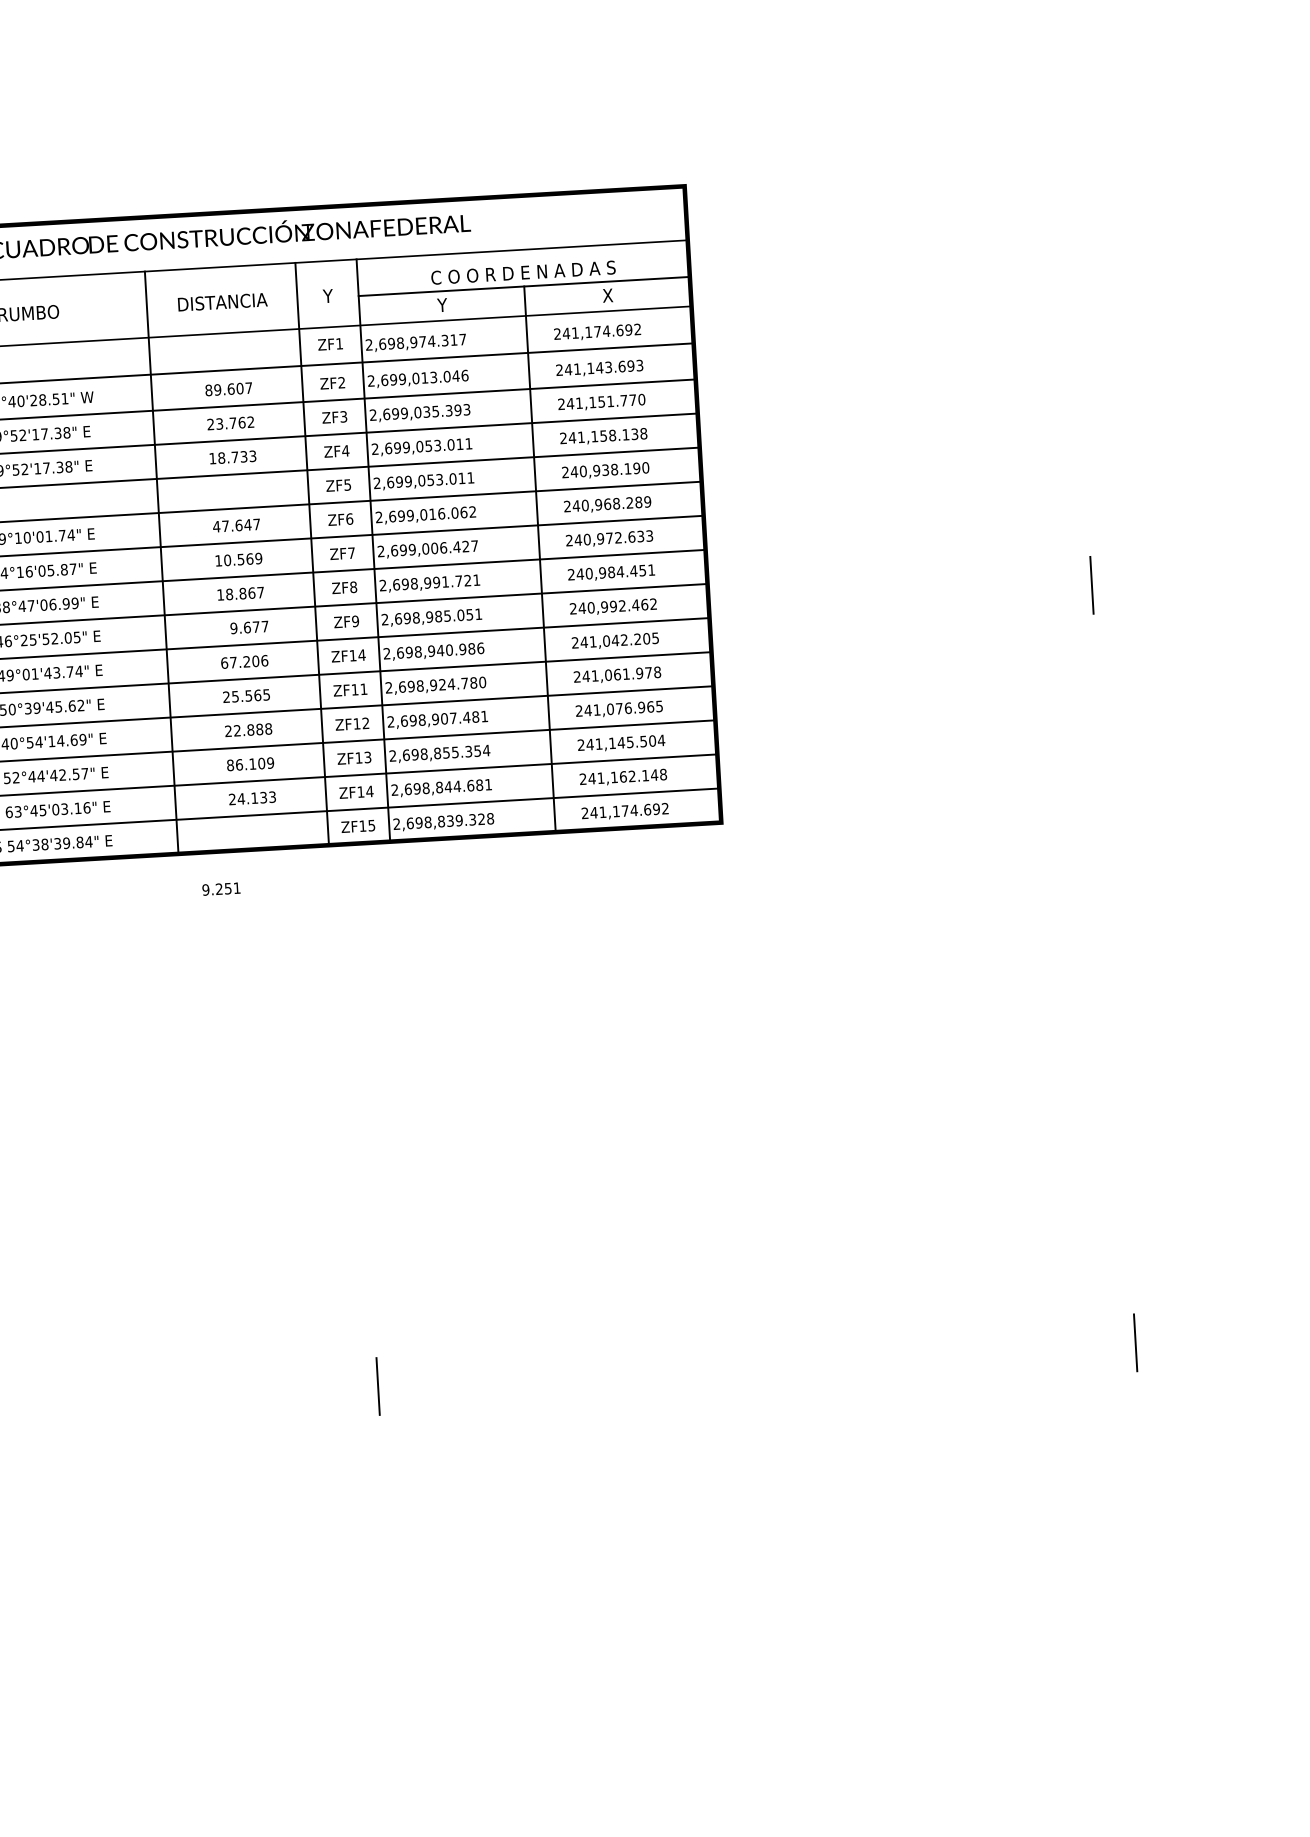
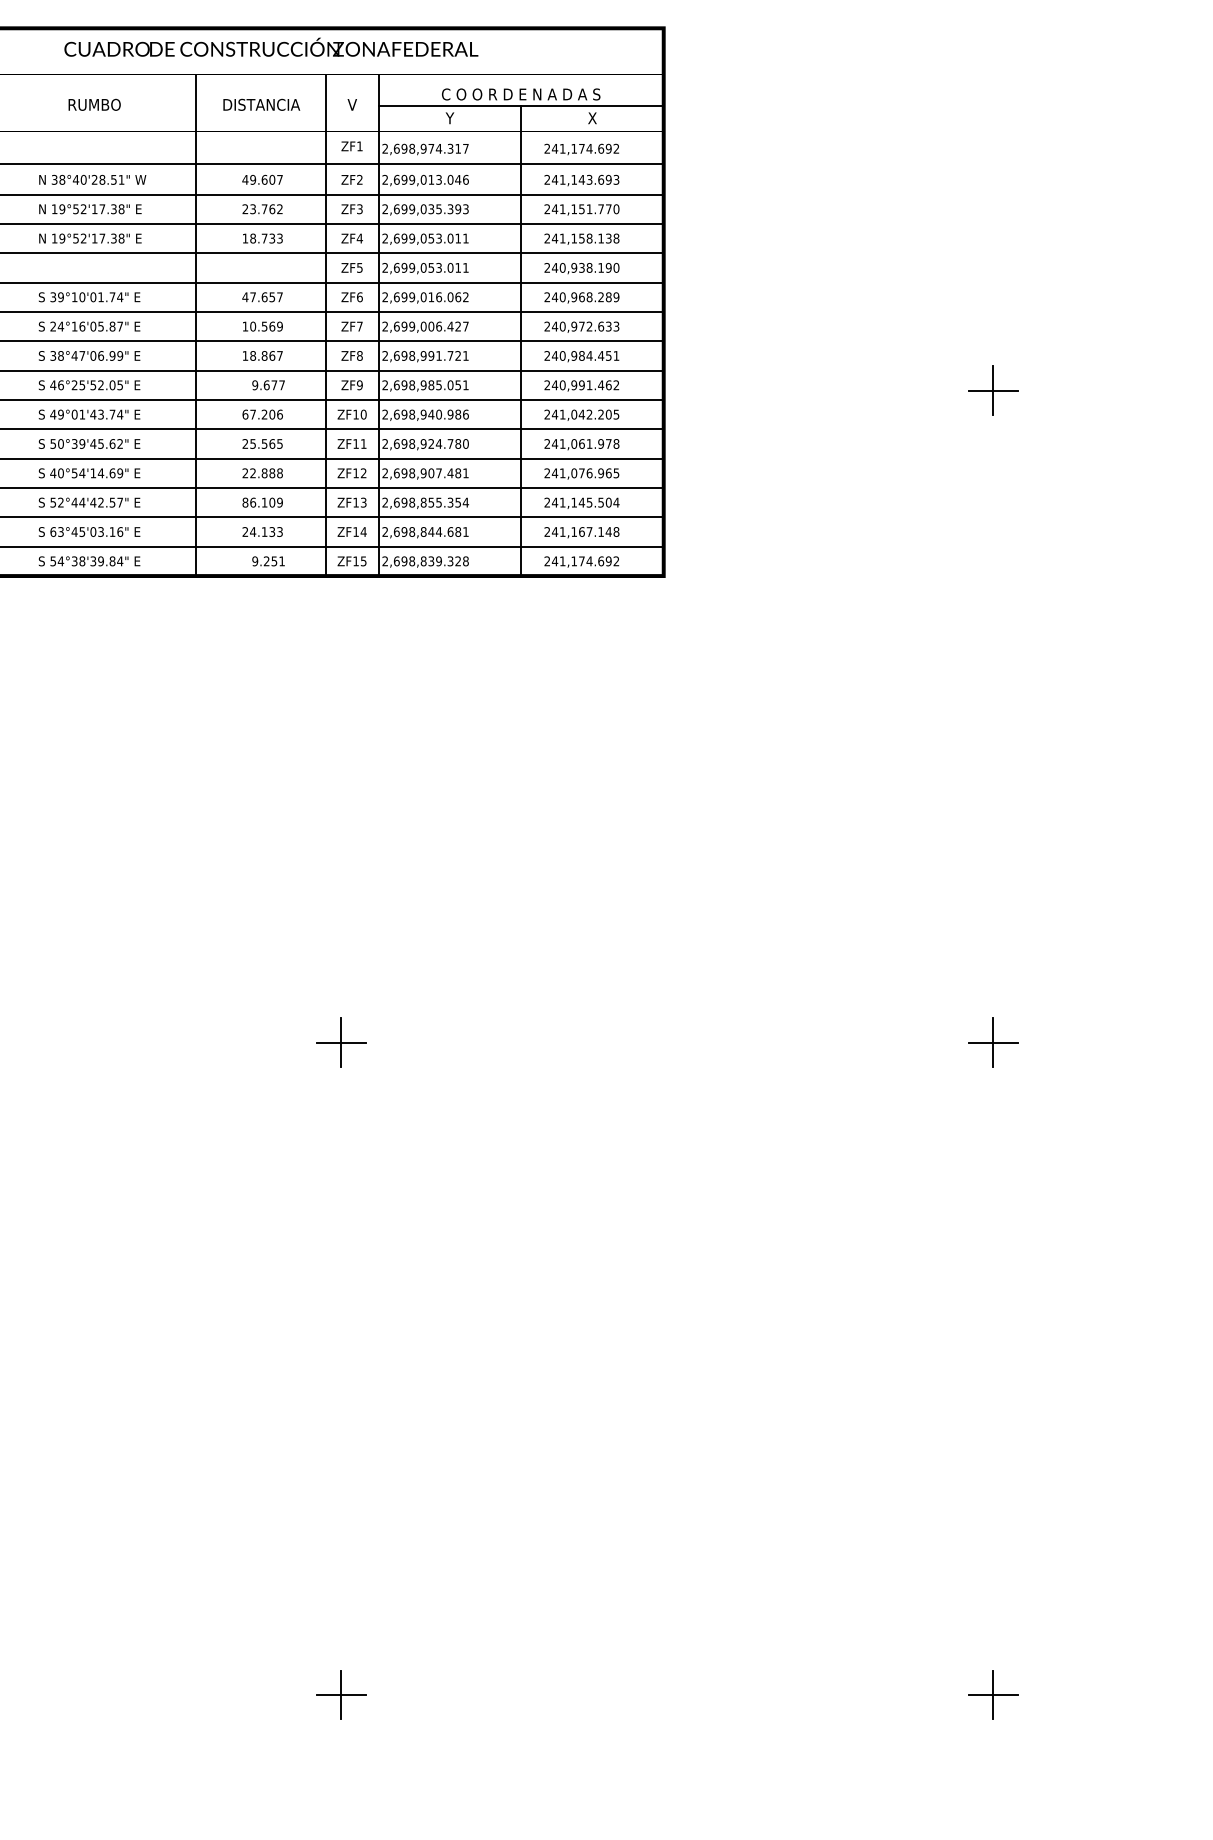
text: (327, 295) -> (351, 104), Y -> V
text: (208, 389) -> (245, 179), 89.607 -> 49.607
text: (248, 525) -> (272, 297), 47.647 -> 47.657
line: (1091, 584) -> (993, 390), added
text: (622, 605) -> (589, 384), 240,992.462 -> 240,991.462
text: (361, 655) -> (363, 414), ZF14 -> ZF10
text: (632, 775) -> (589, 531), 241,162.148 -> 241,167.148
text: (221, 889) -> (268, 561), moved
line: (1135, 1342) -> (993, 1042), added
line: (377, 1386) -> (340, 1042), added

